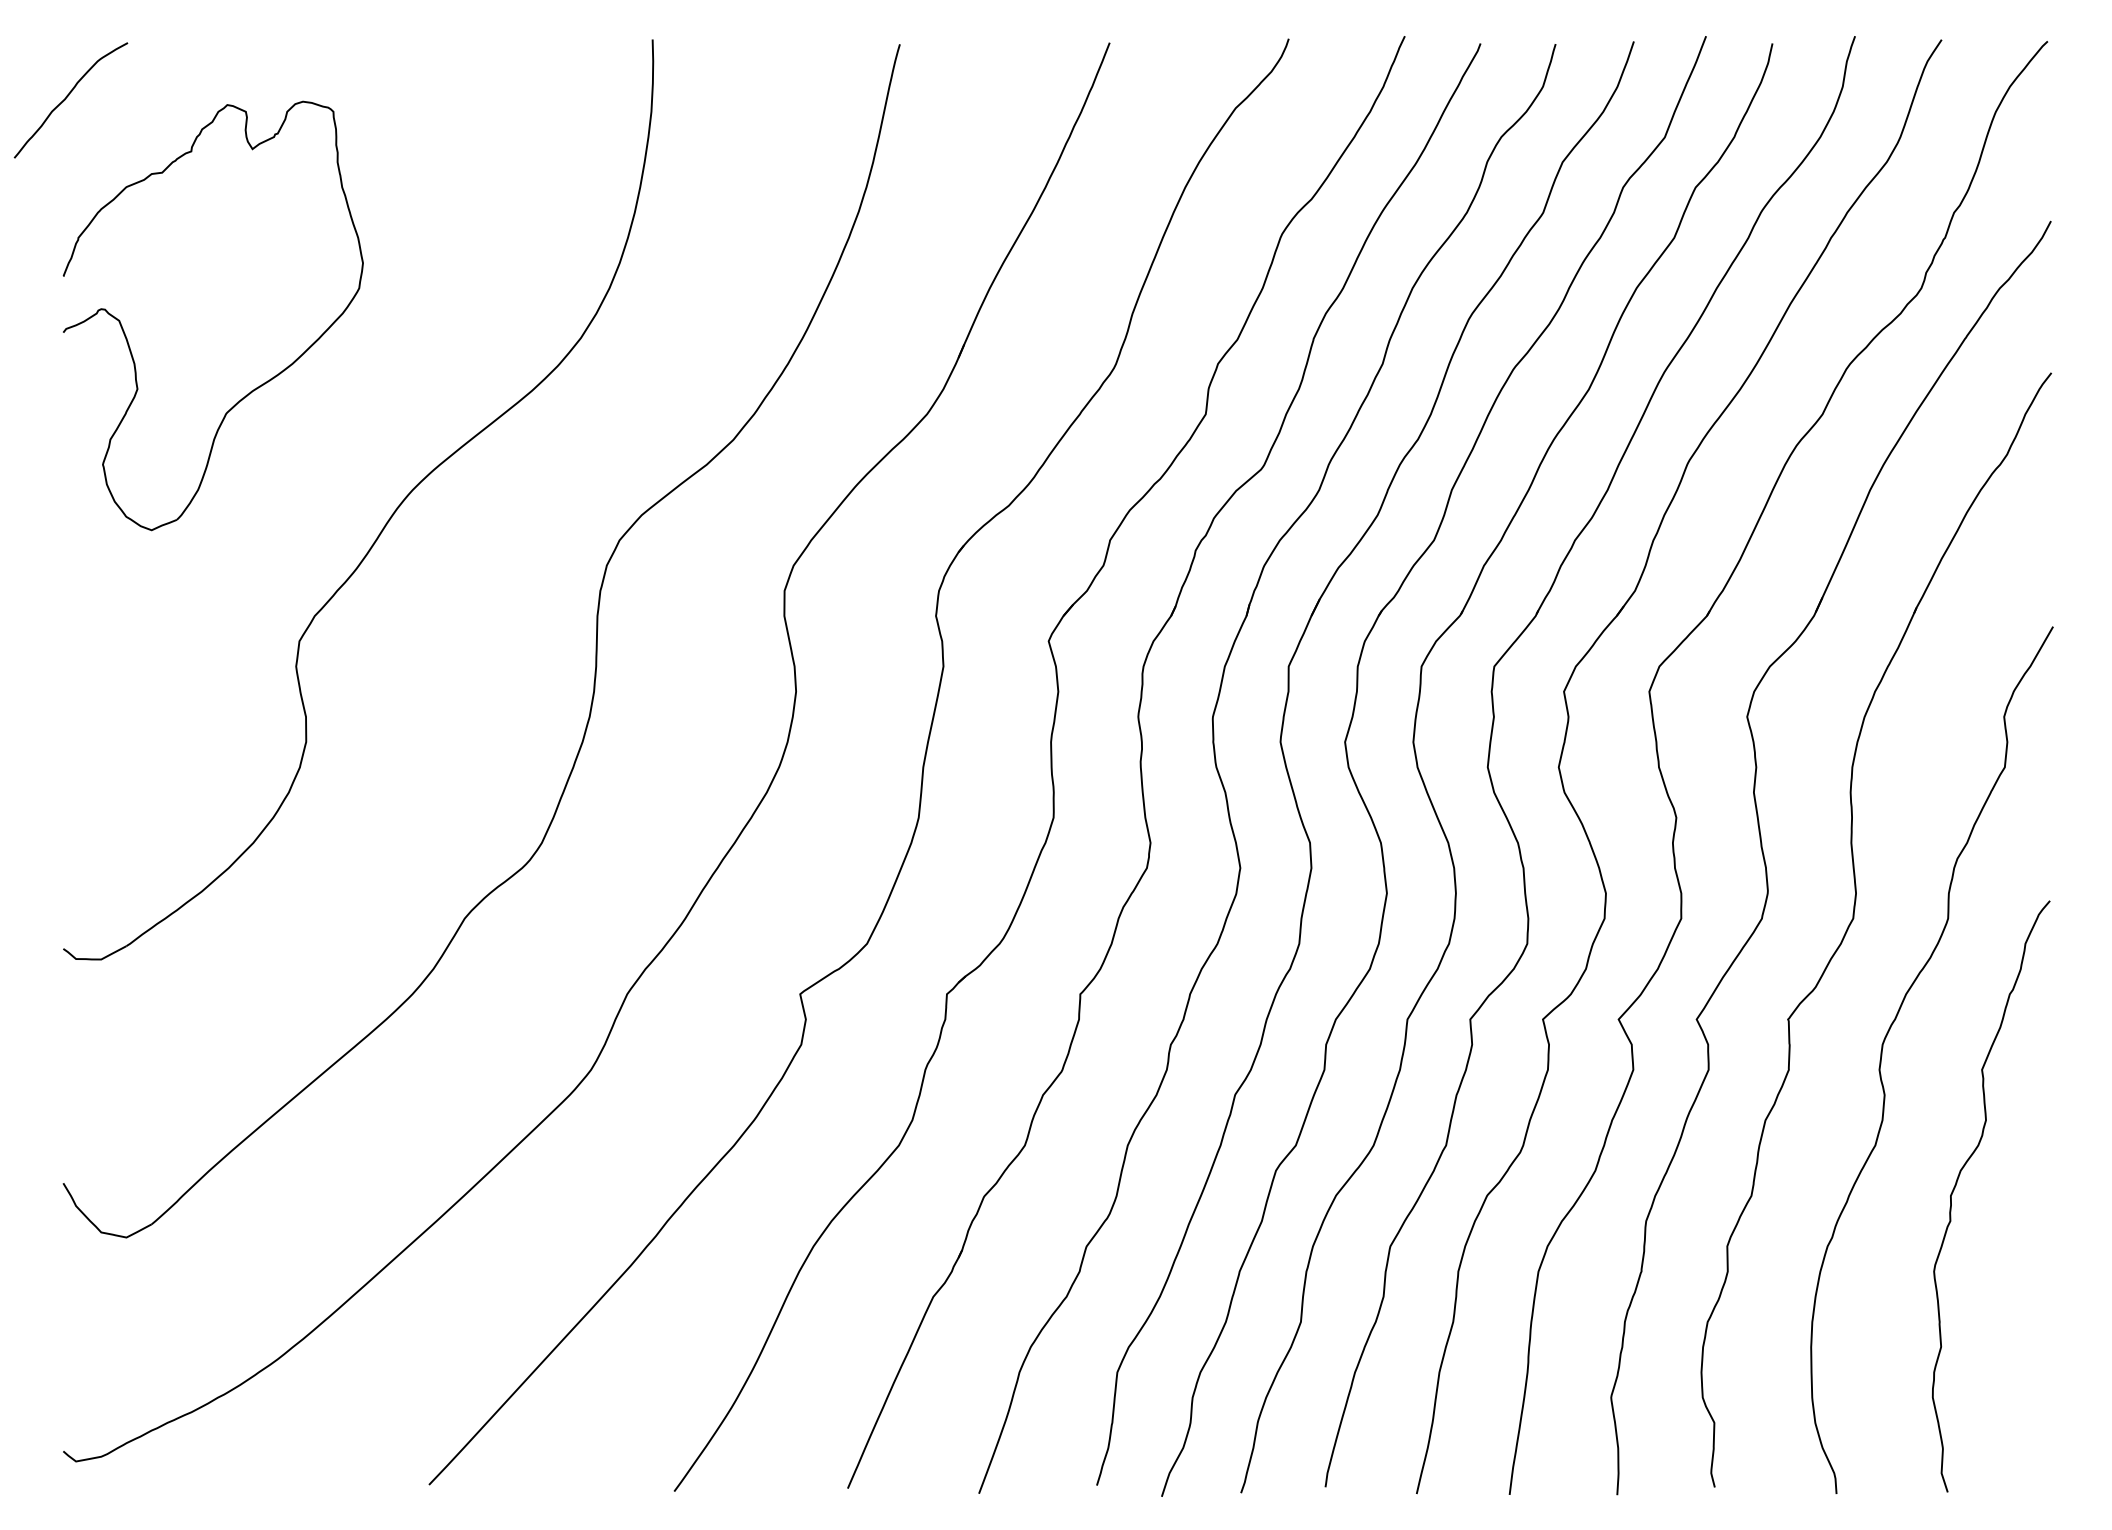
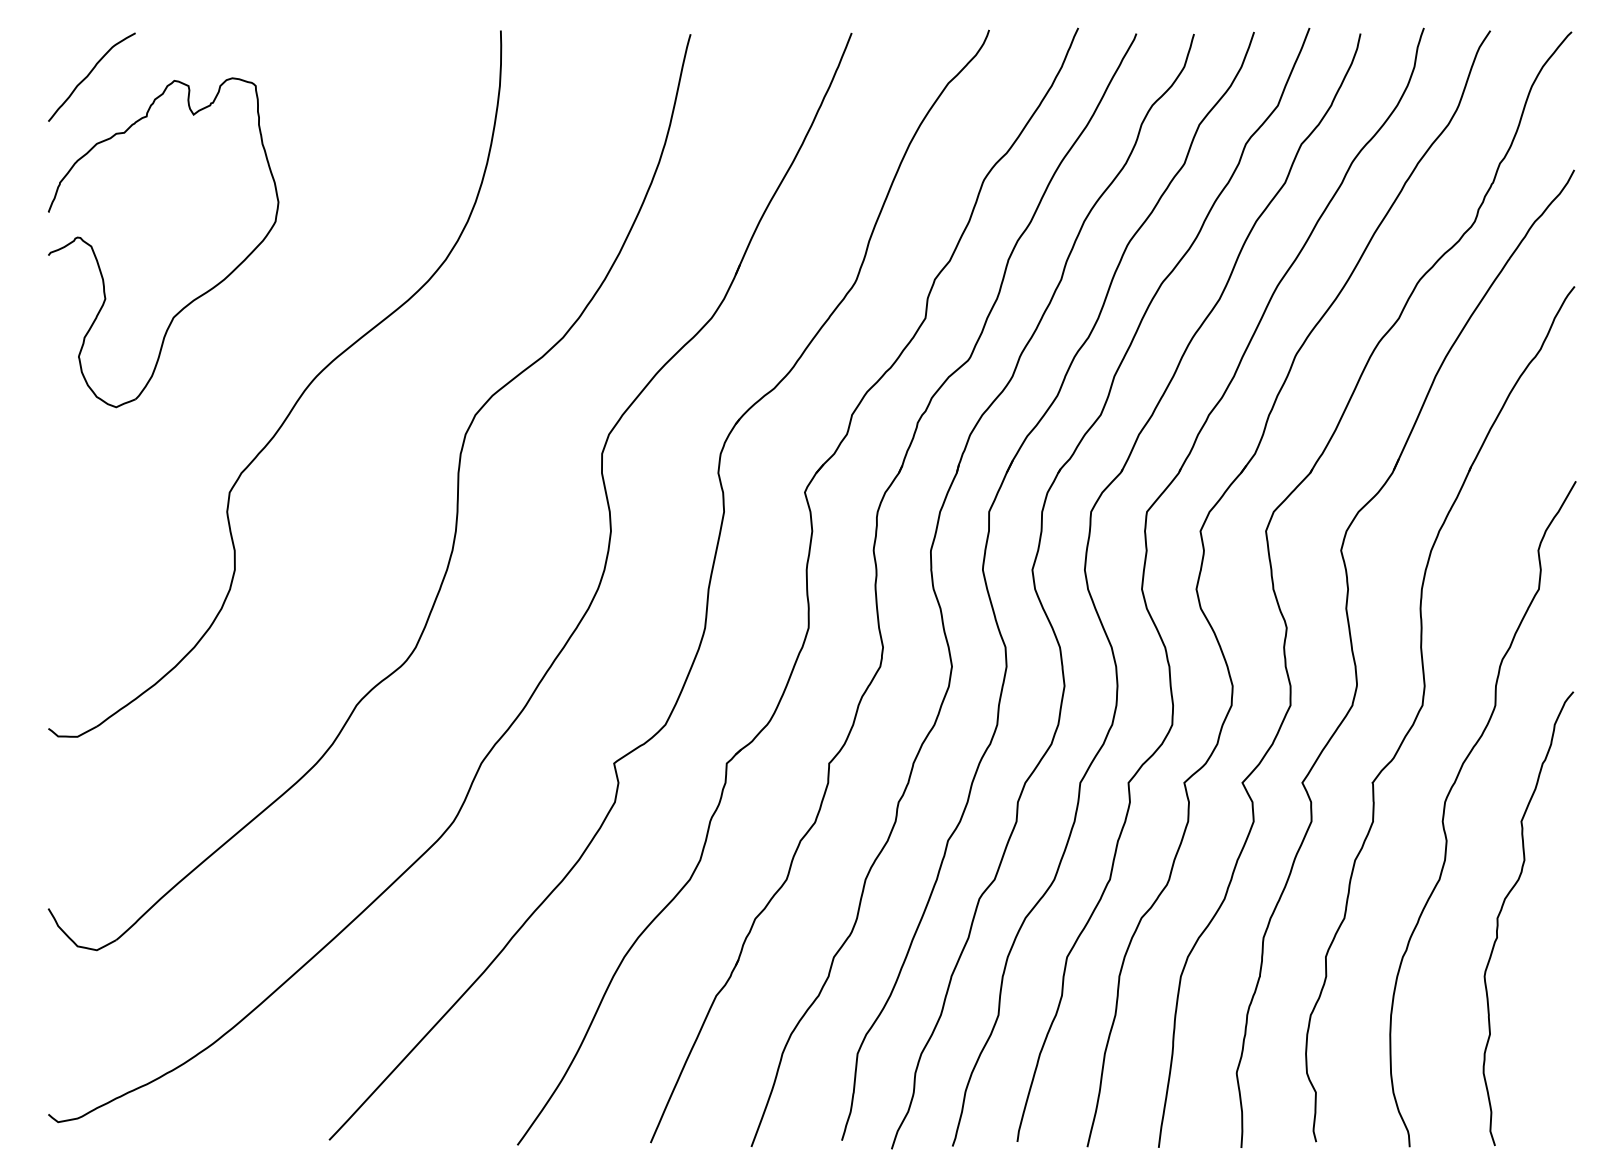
curve: (66, 99) -> (88, 76), moved

